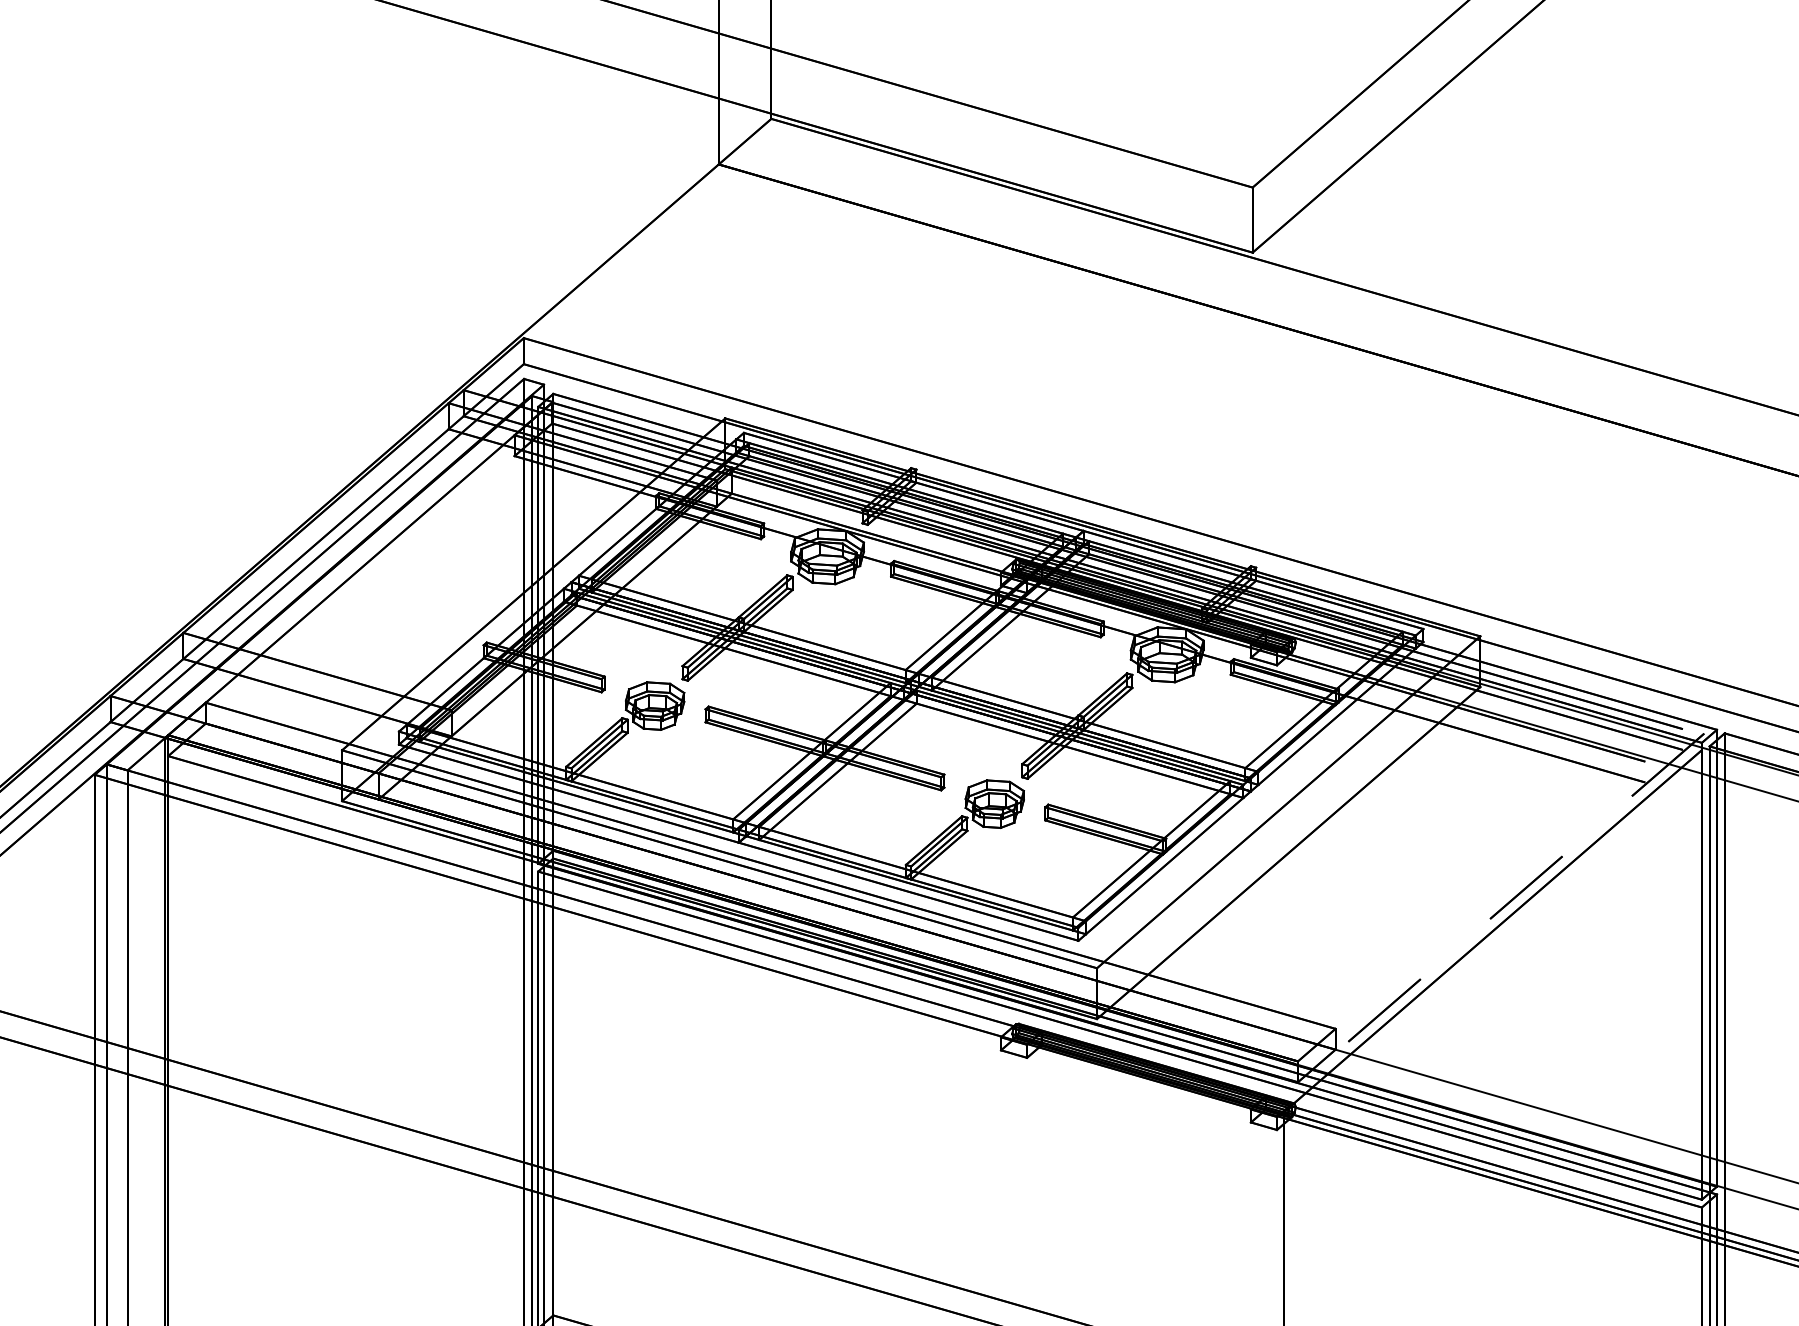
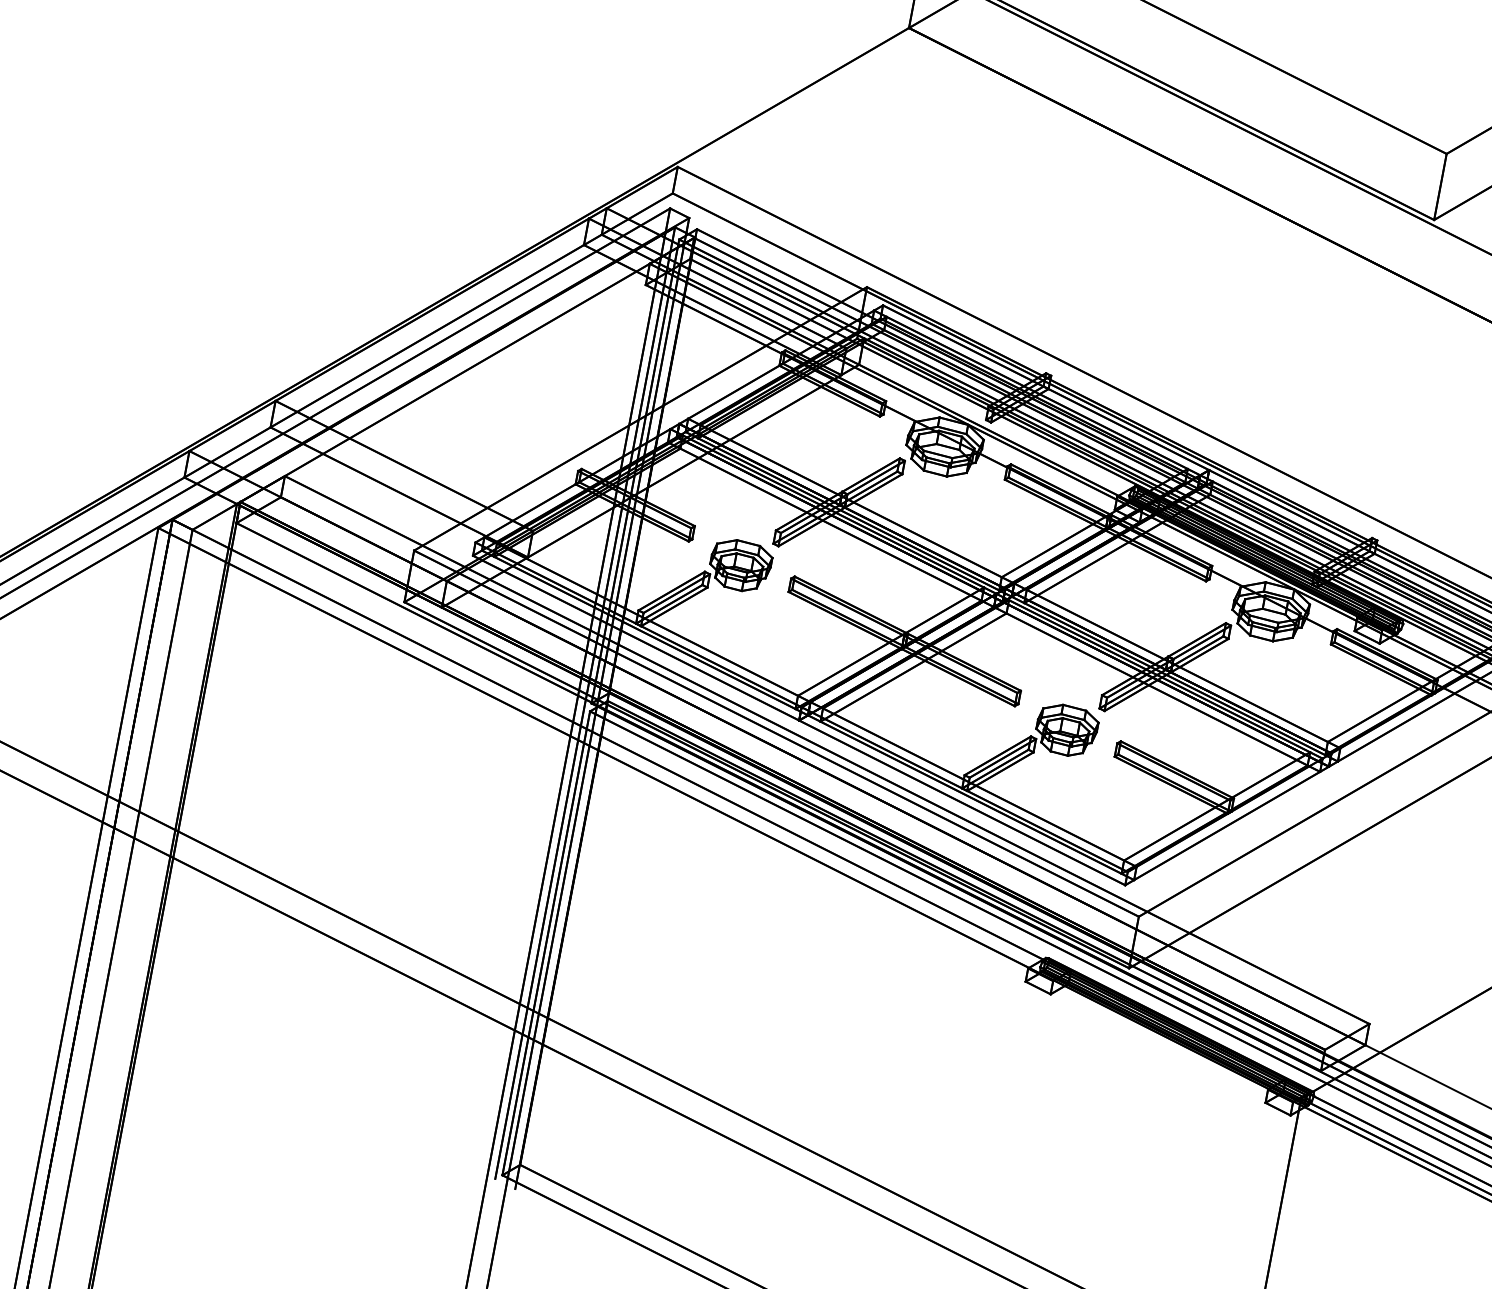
line: (1384, 1010) -> (1422, 1014), removed

